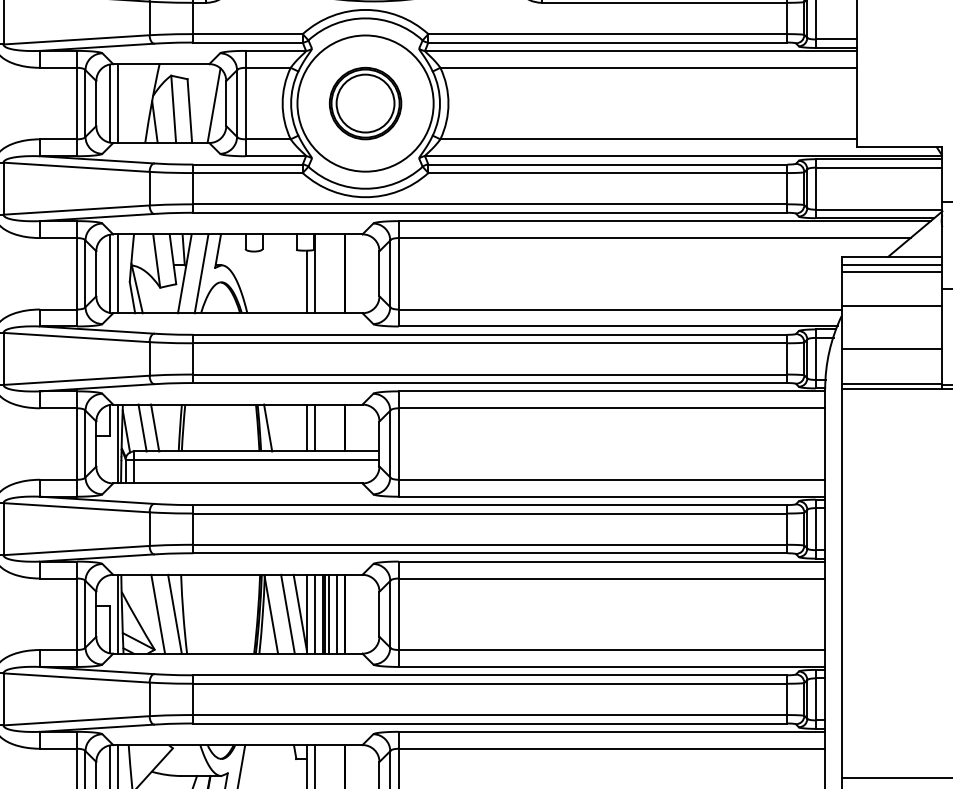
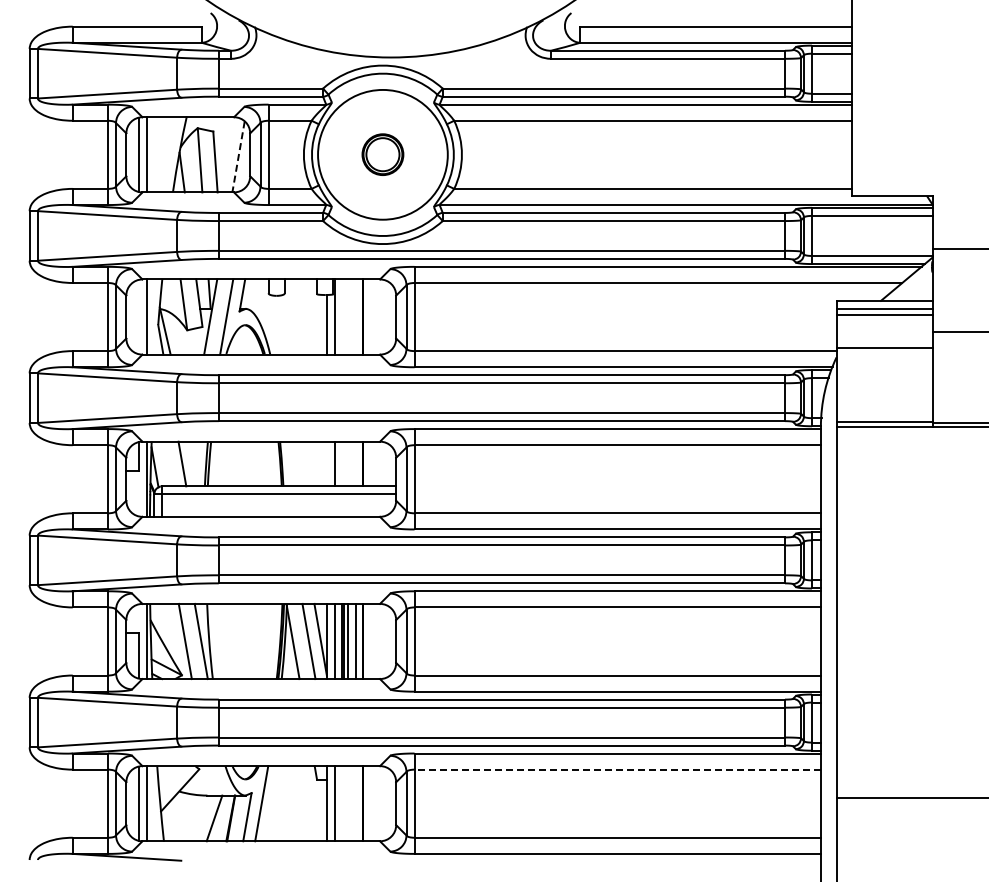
part: (365, 103) -> (382, 154), size x0.6
line: (214, 106) -> (238, 157), solid -> dashed
line: (109, 273) -> (138, 316), removed
line: (891, 348) -> (884, 388), removed
line: (142, 427) -> (170, 463), removed
line: (267, 427) -> (289, 463), removed
line: (306, 427) -> (326, 463), removed
line: (611, 748) -> (617, 769), solid -> dashed

